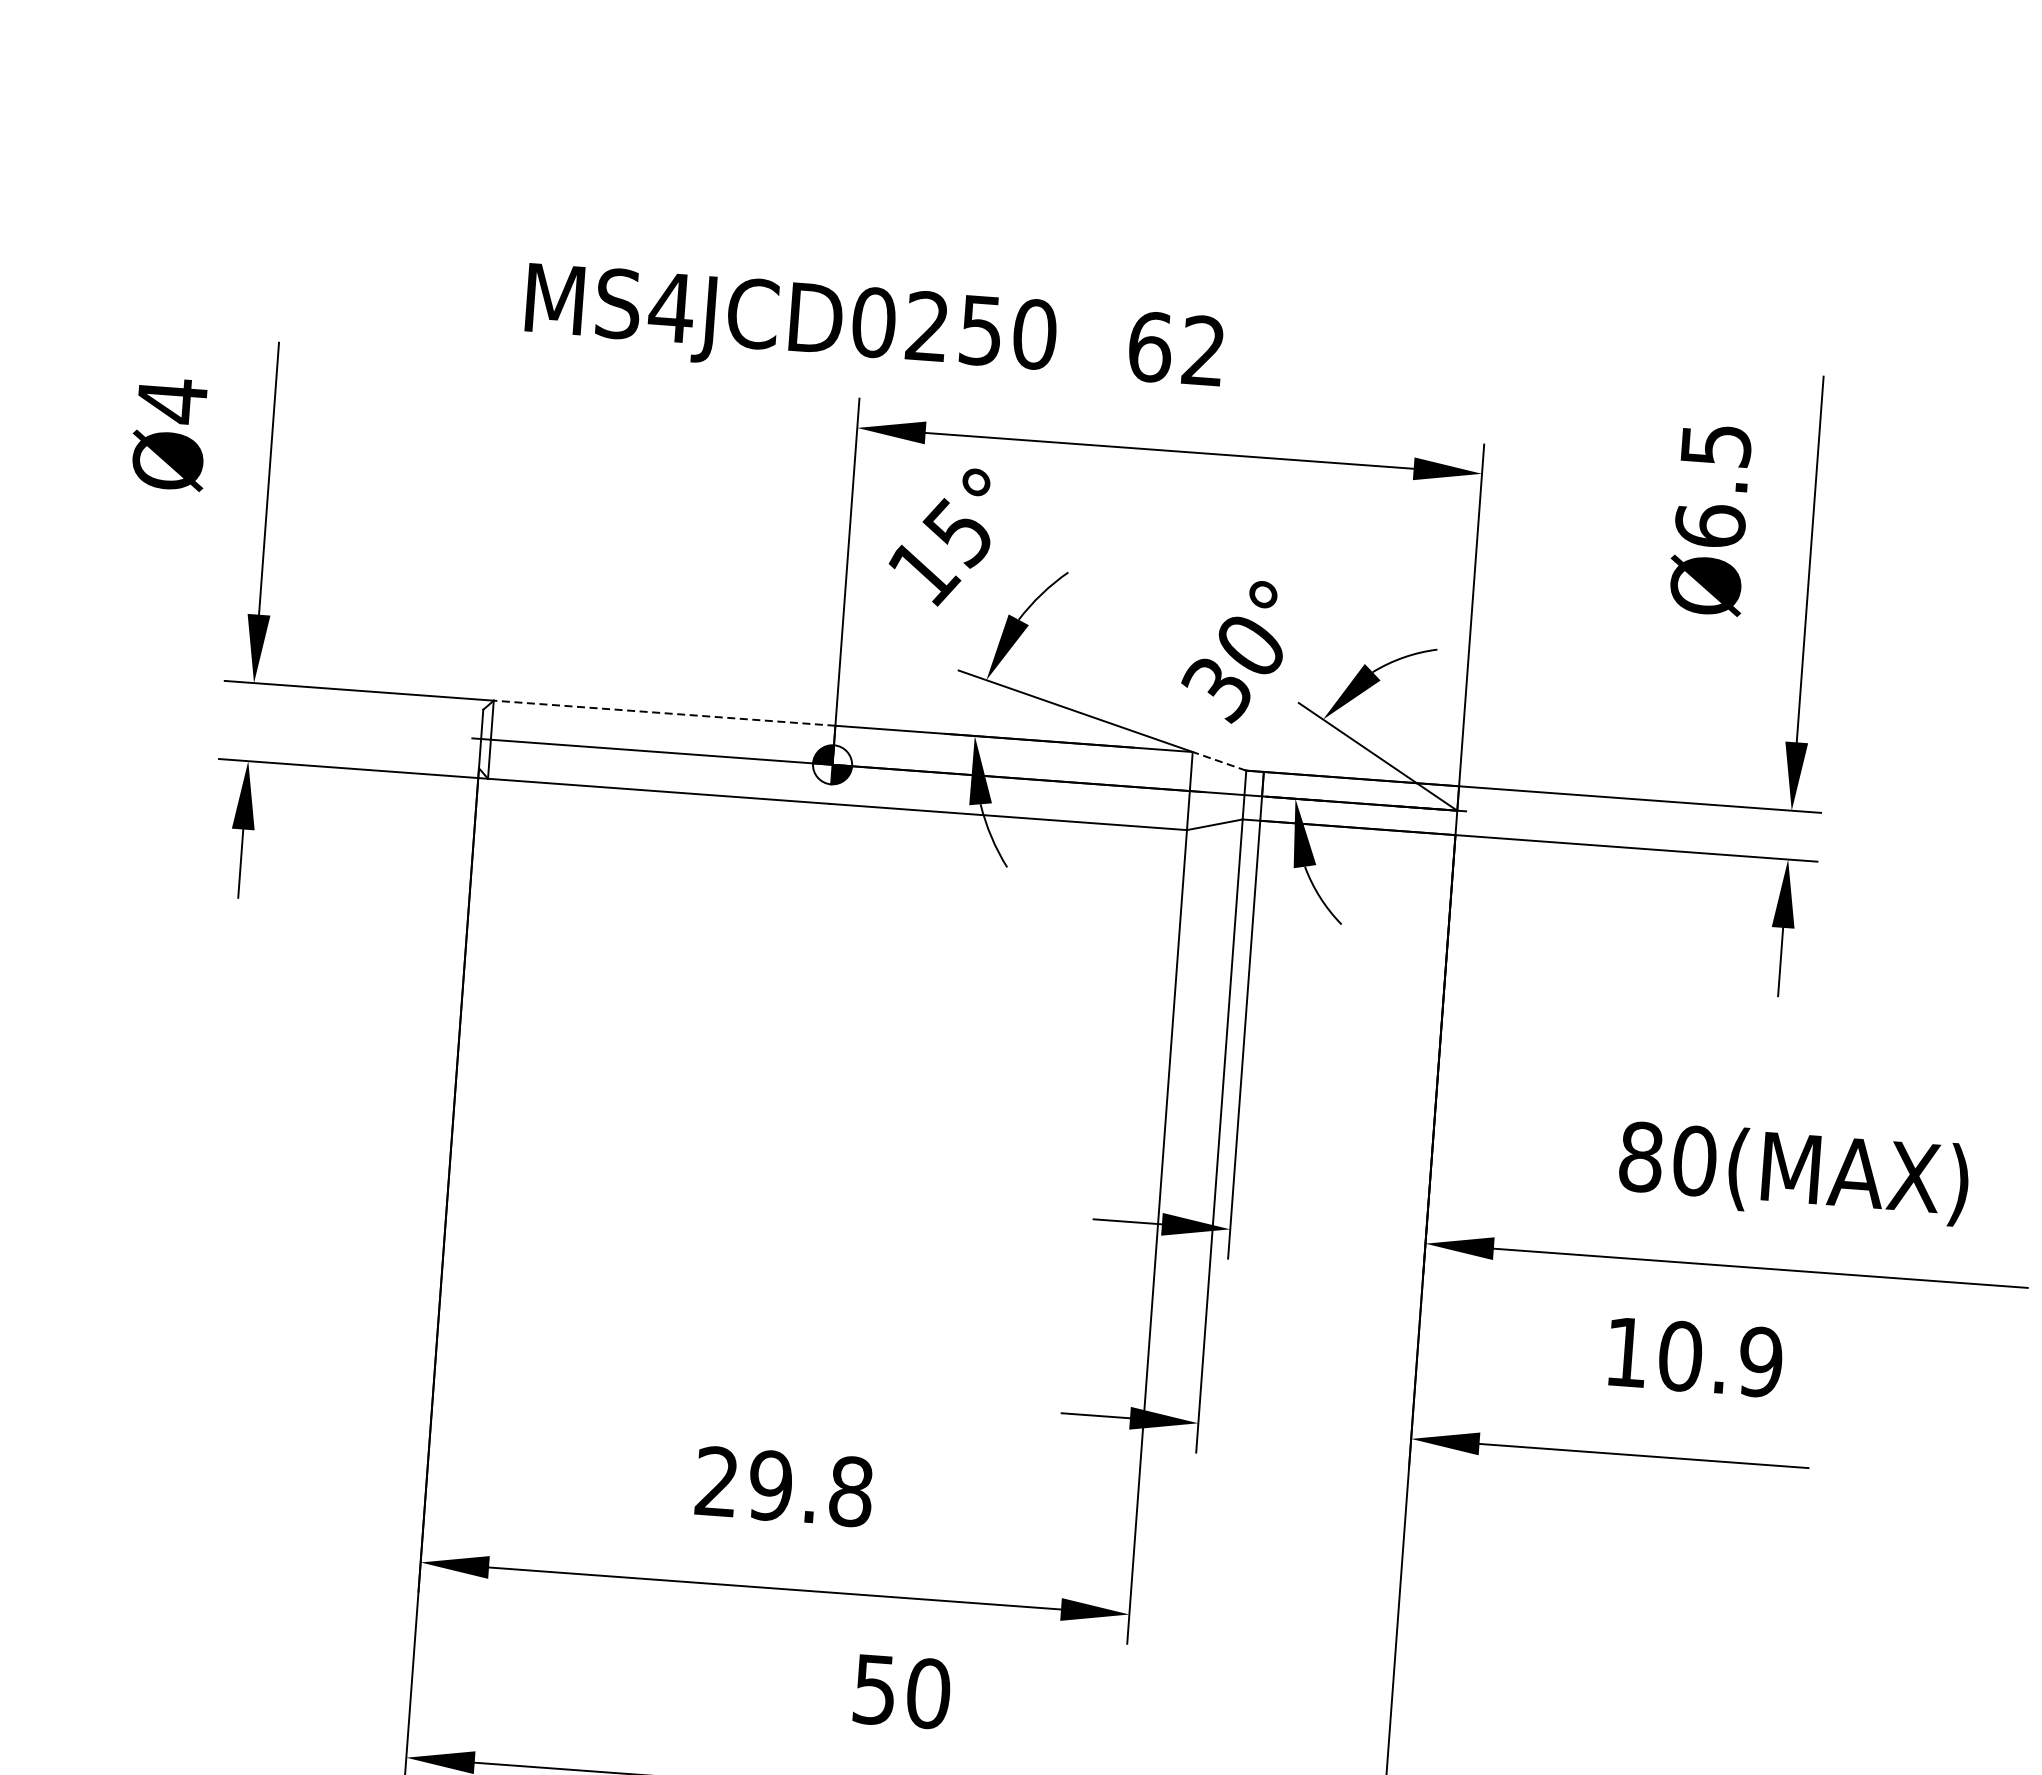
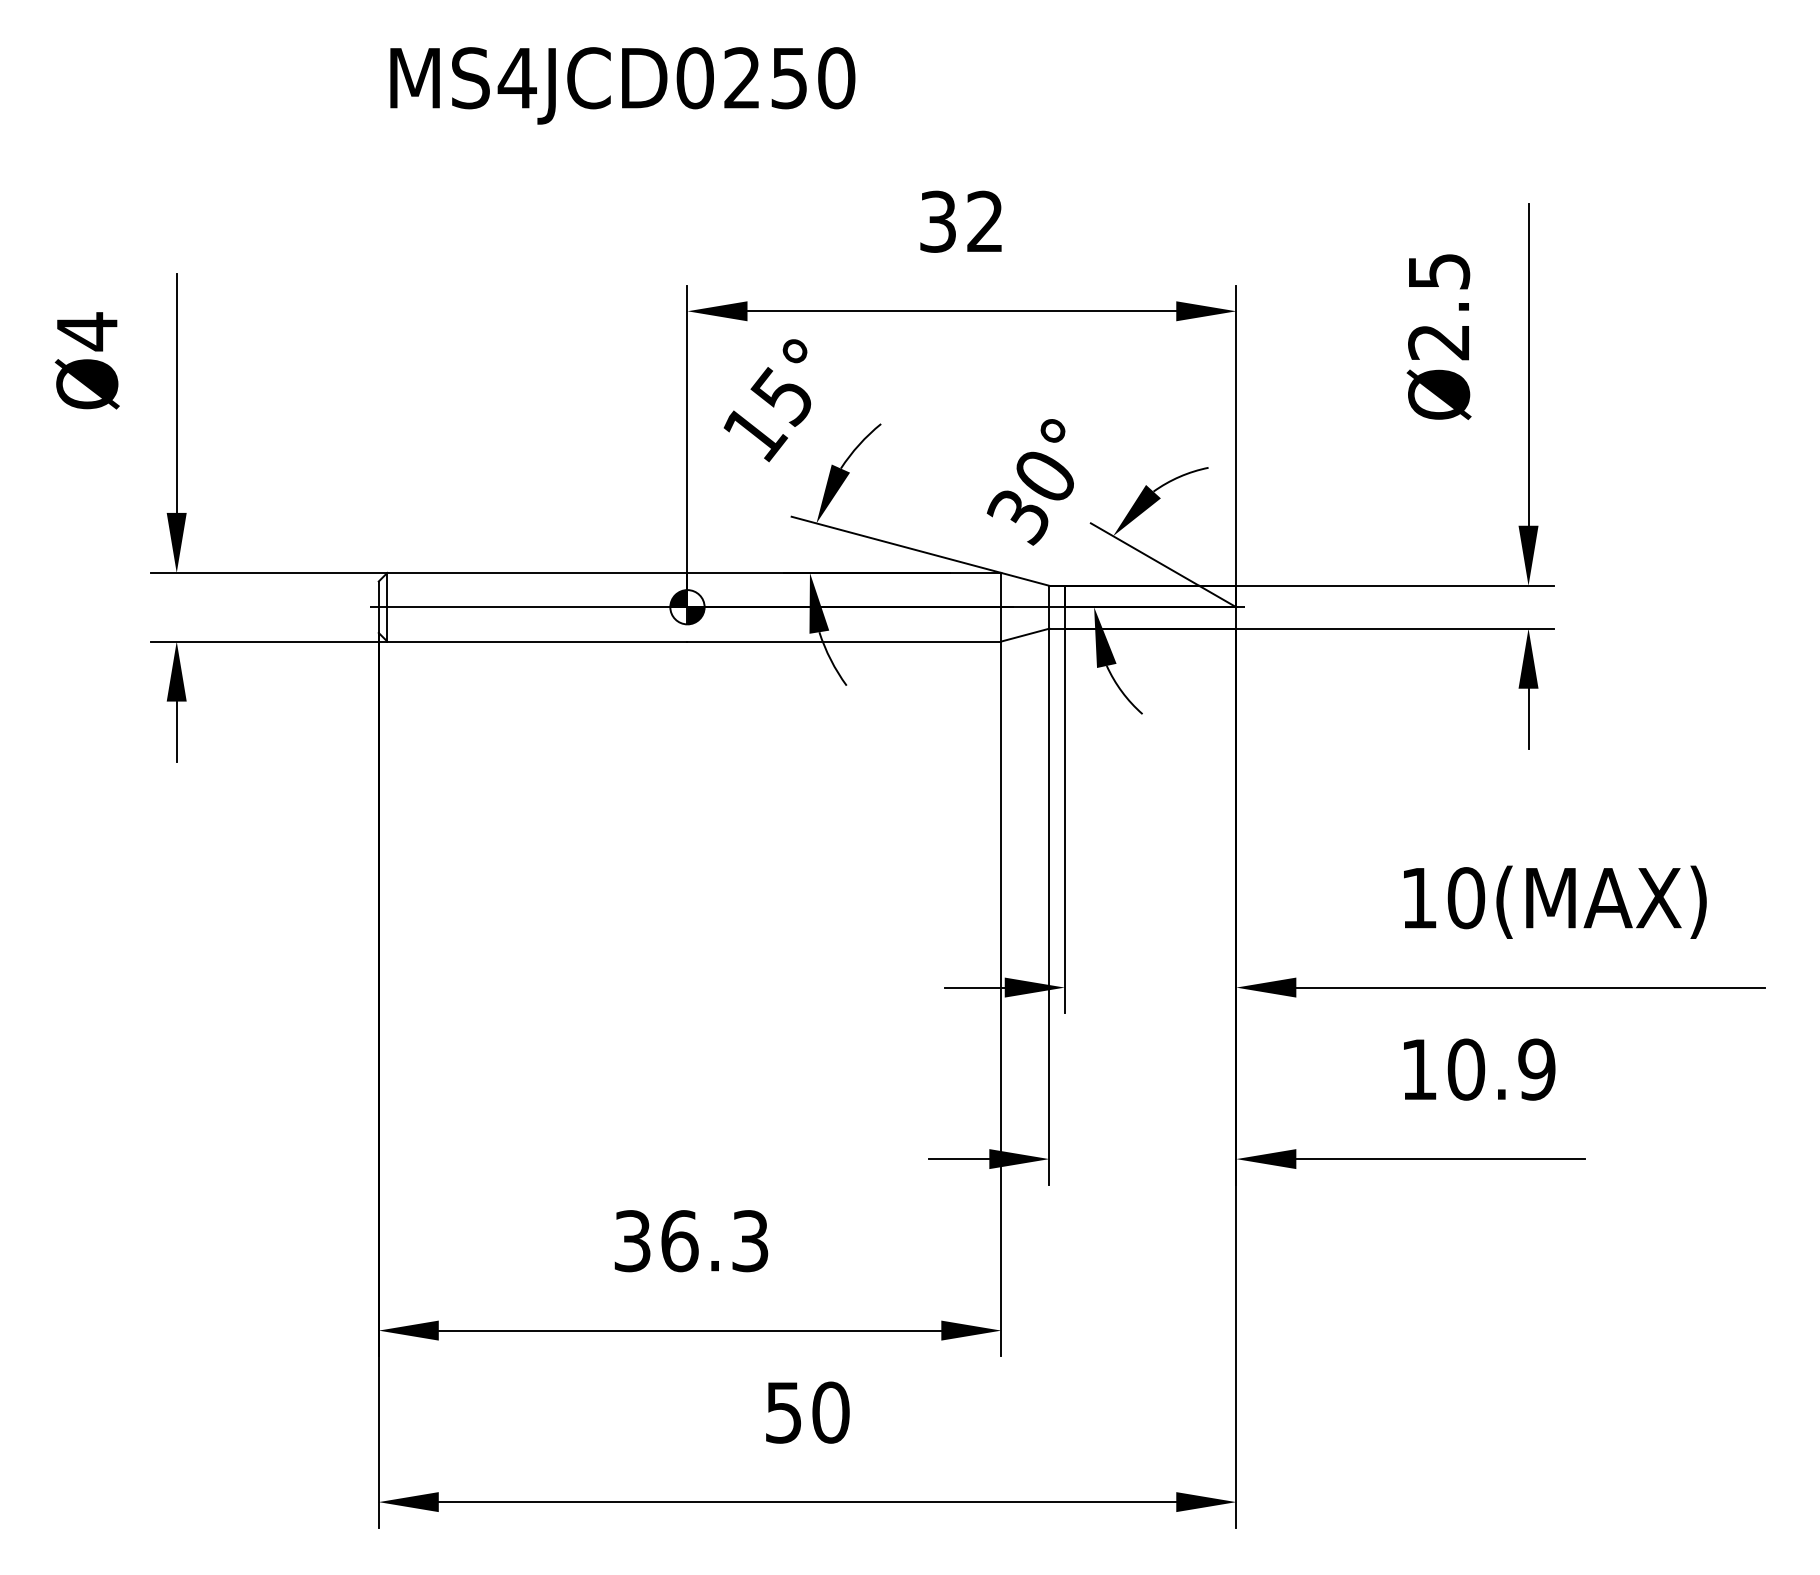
text: (790, 324) -> (622, 85), moved
text: (1150, 346) -> (938, 221), 62 -> 32
text: (1710, 525) -> (1439, 341), Ø6.5 -> Ø2.5
line: (663, 712) -> (536, 572), dashed -> solid
line: (1219, 761) -> (1025, 579), dashed -> solid
text: (1640, 1157) -> (1418, 898), 80(MAX) -> 10(MAX)
text: (784, 1487) -> (691, 1241), 29.8 -> 36.3

